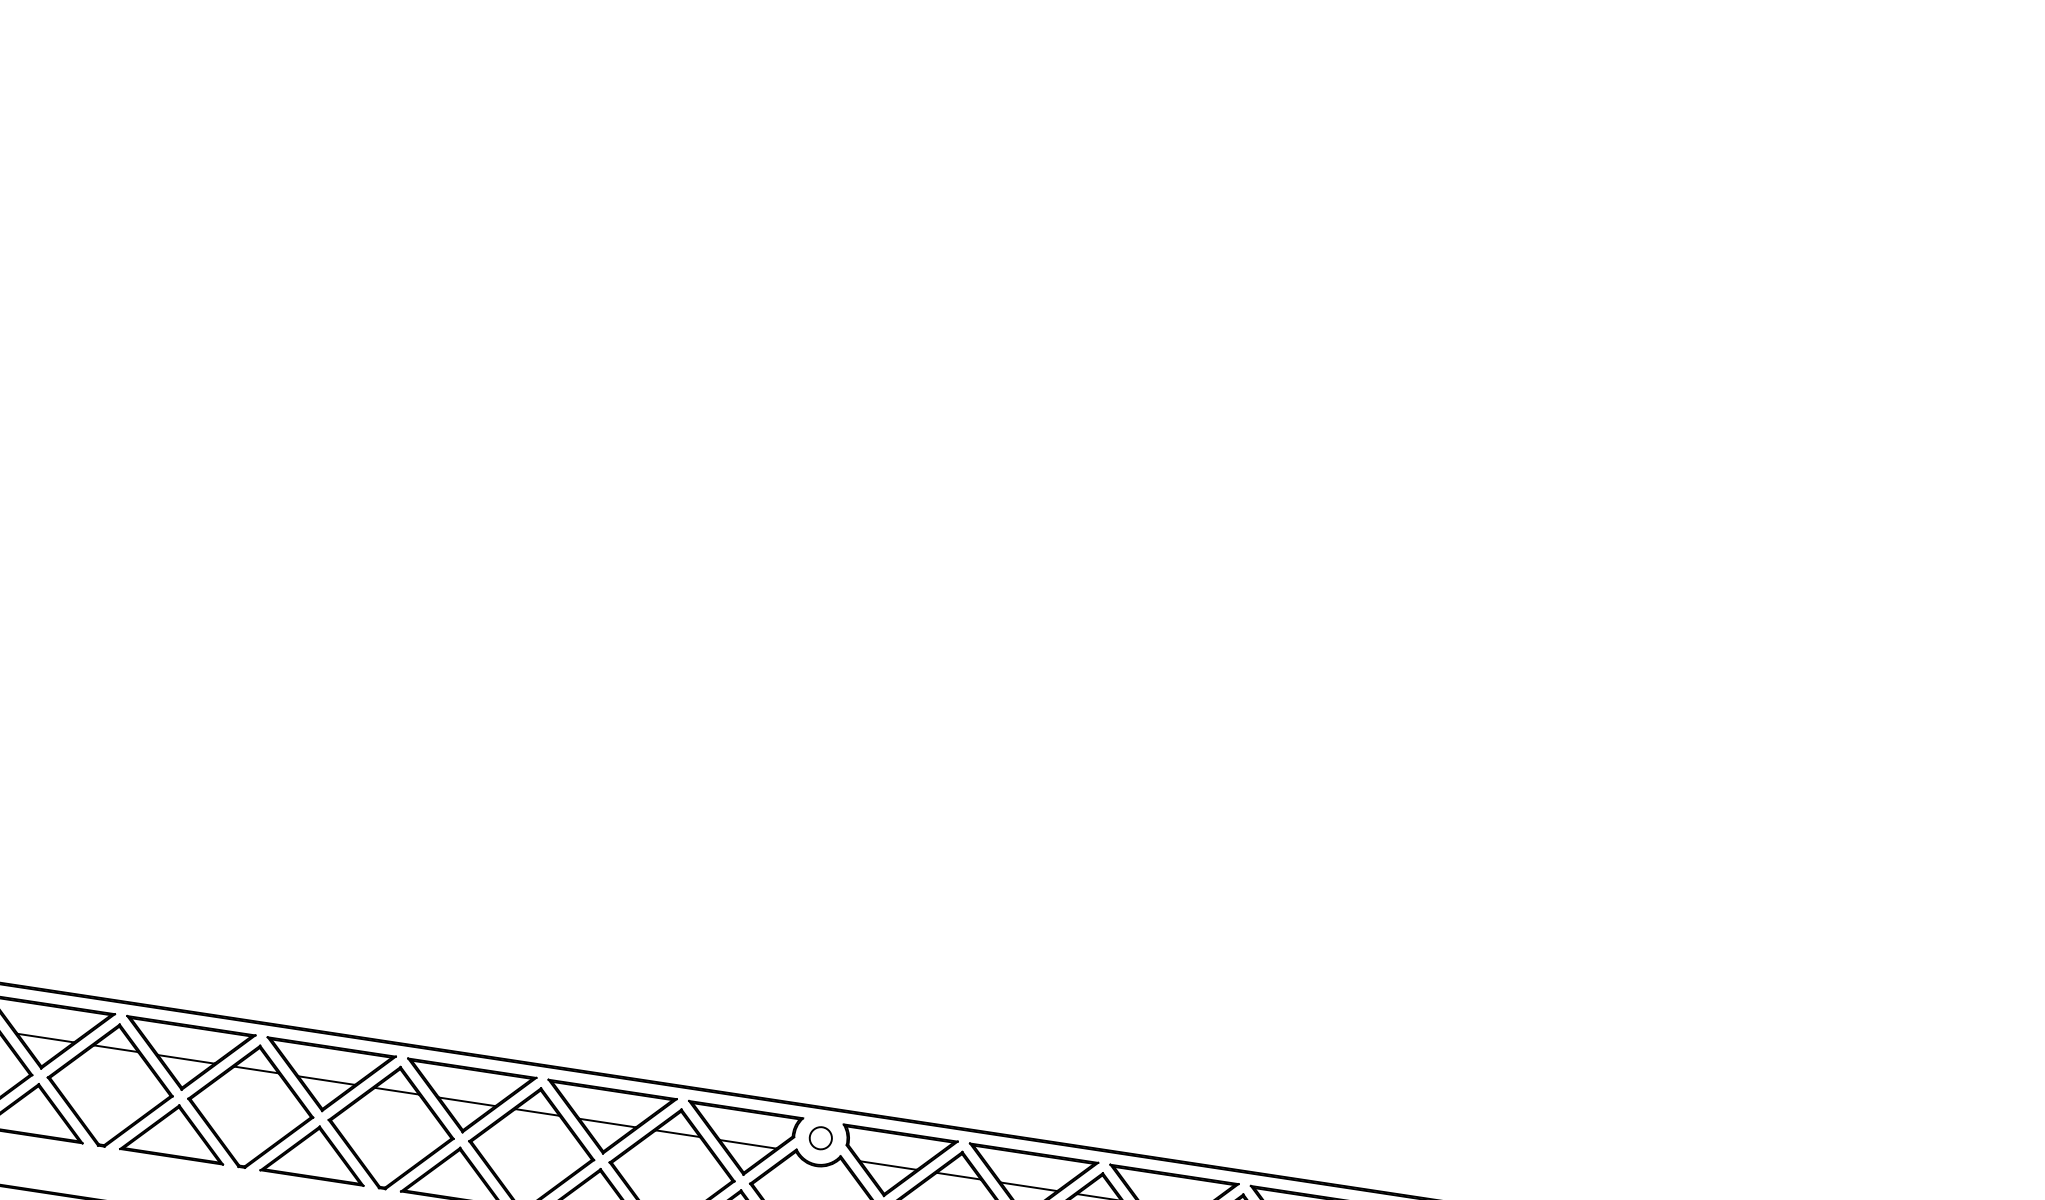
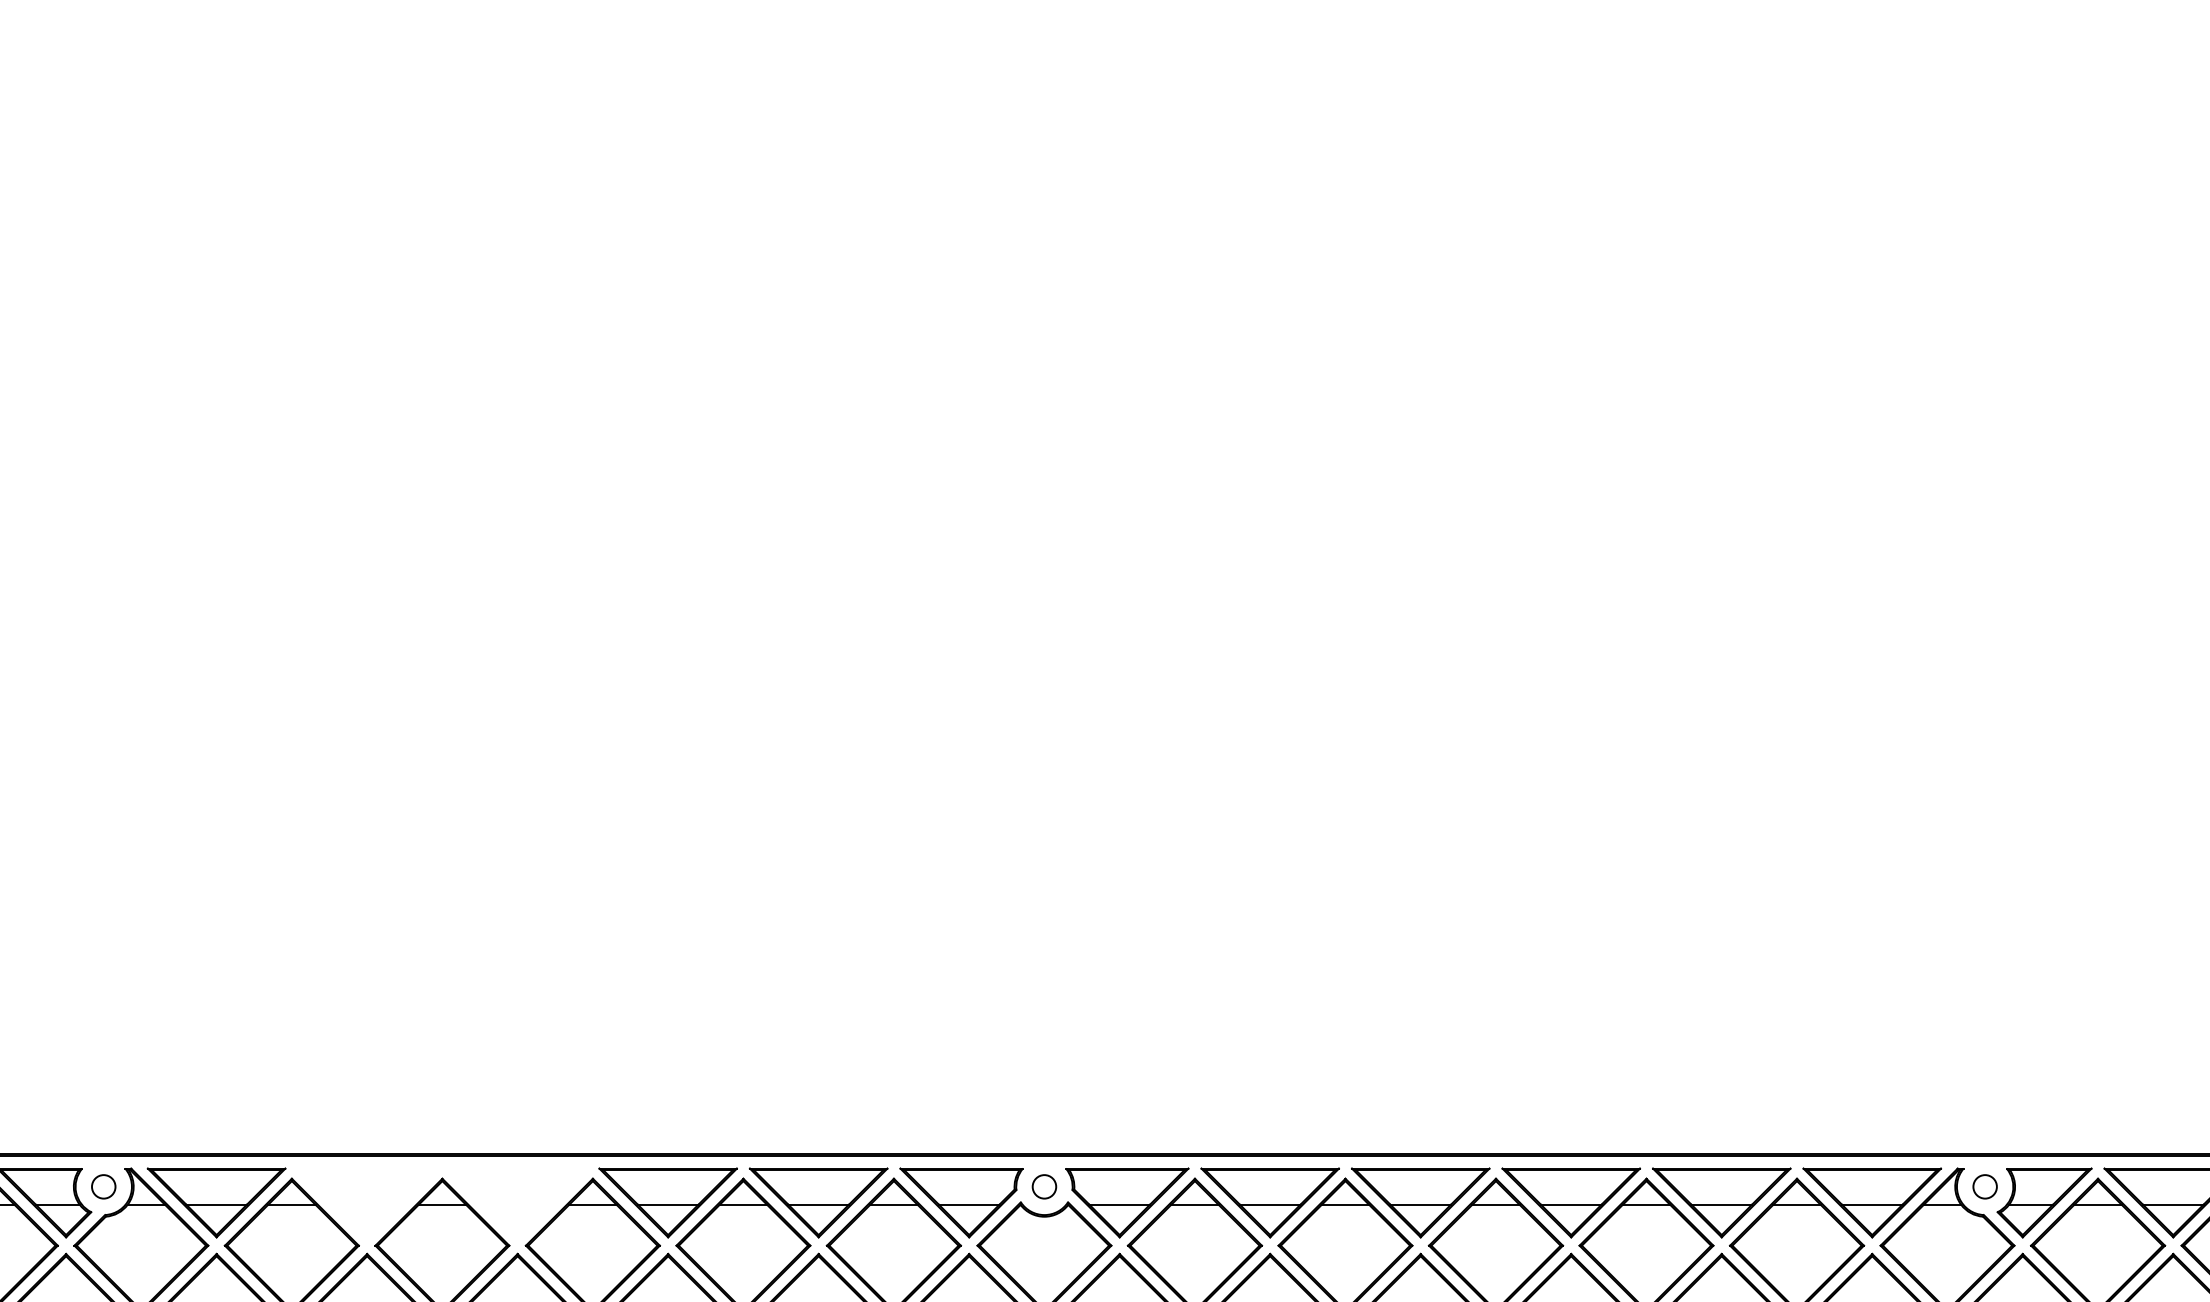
part: (185, 1057) -> (366, 1202), removed
part: (326, 1078) -> (517, 1202), removed

